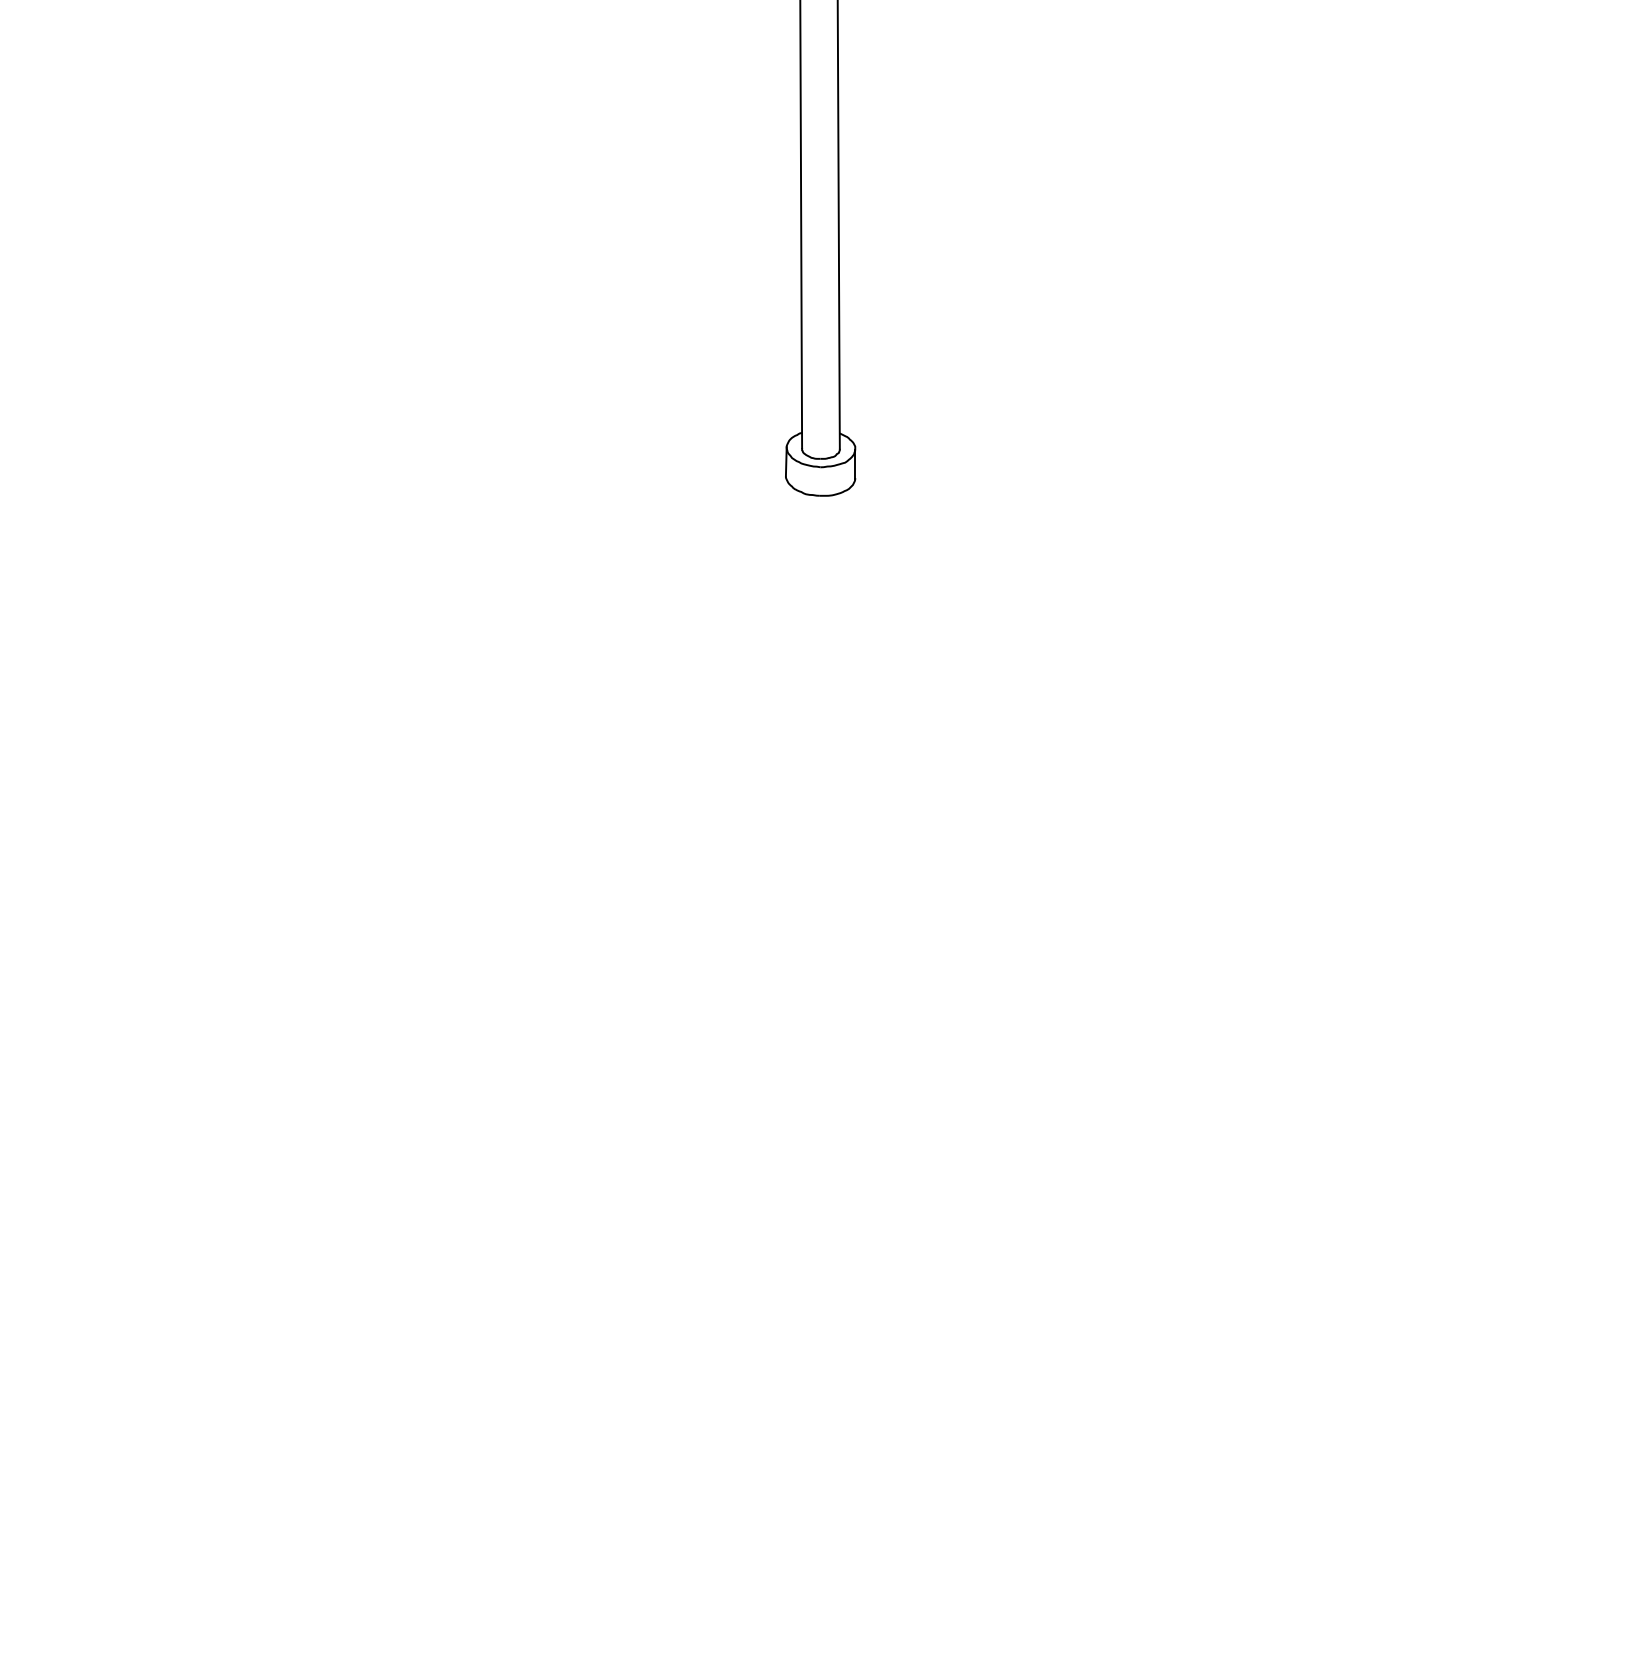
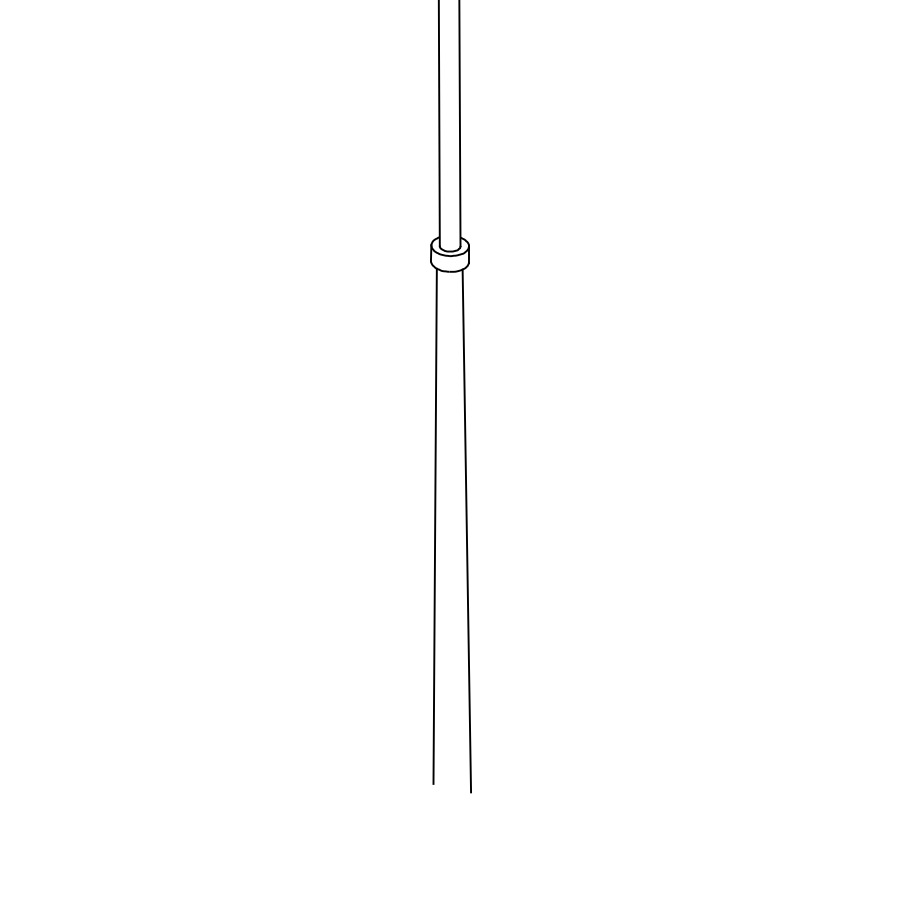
line: (792, 958) -> (434, 525), added
line: (850, 967) -> (466, 530), added

